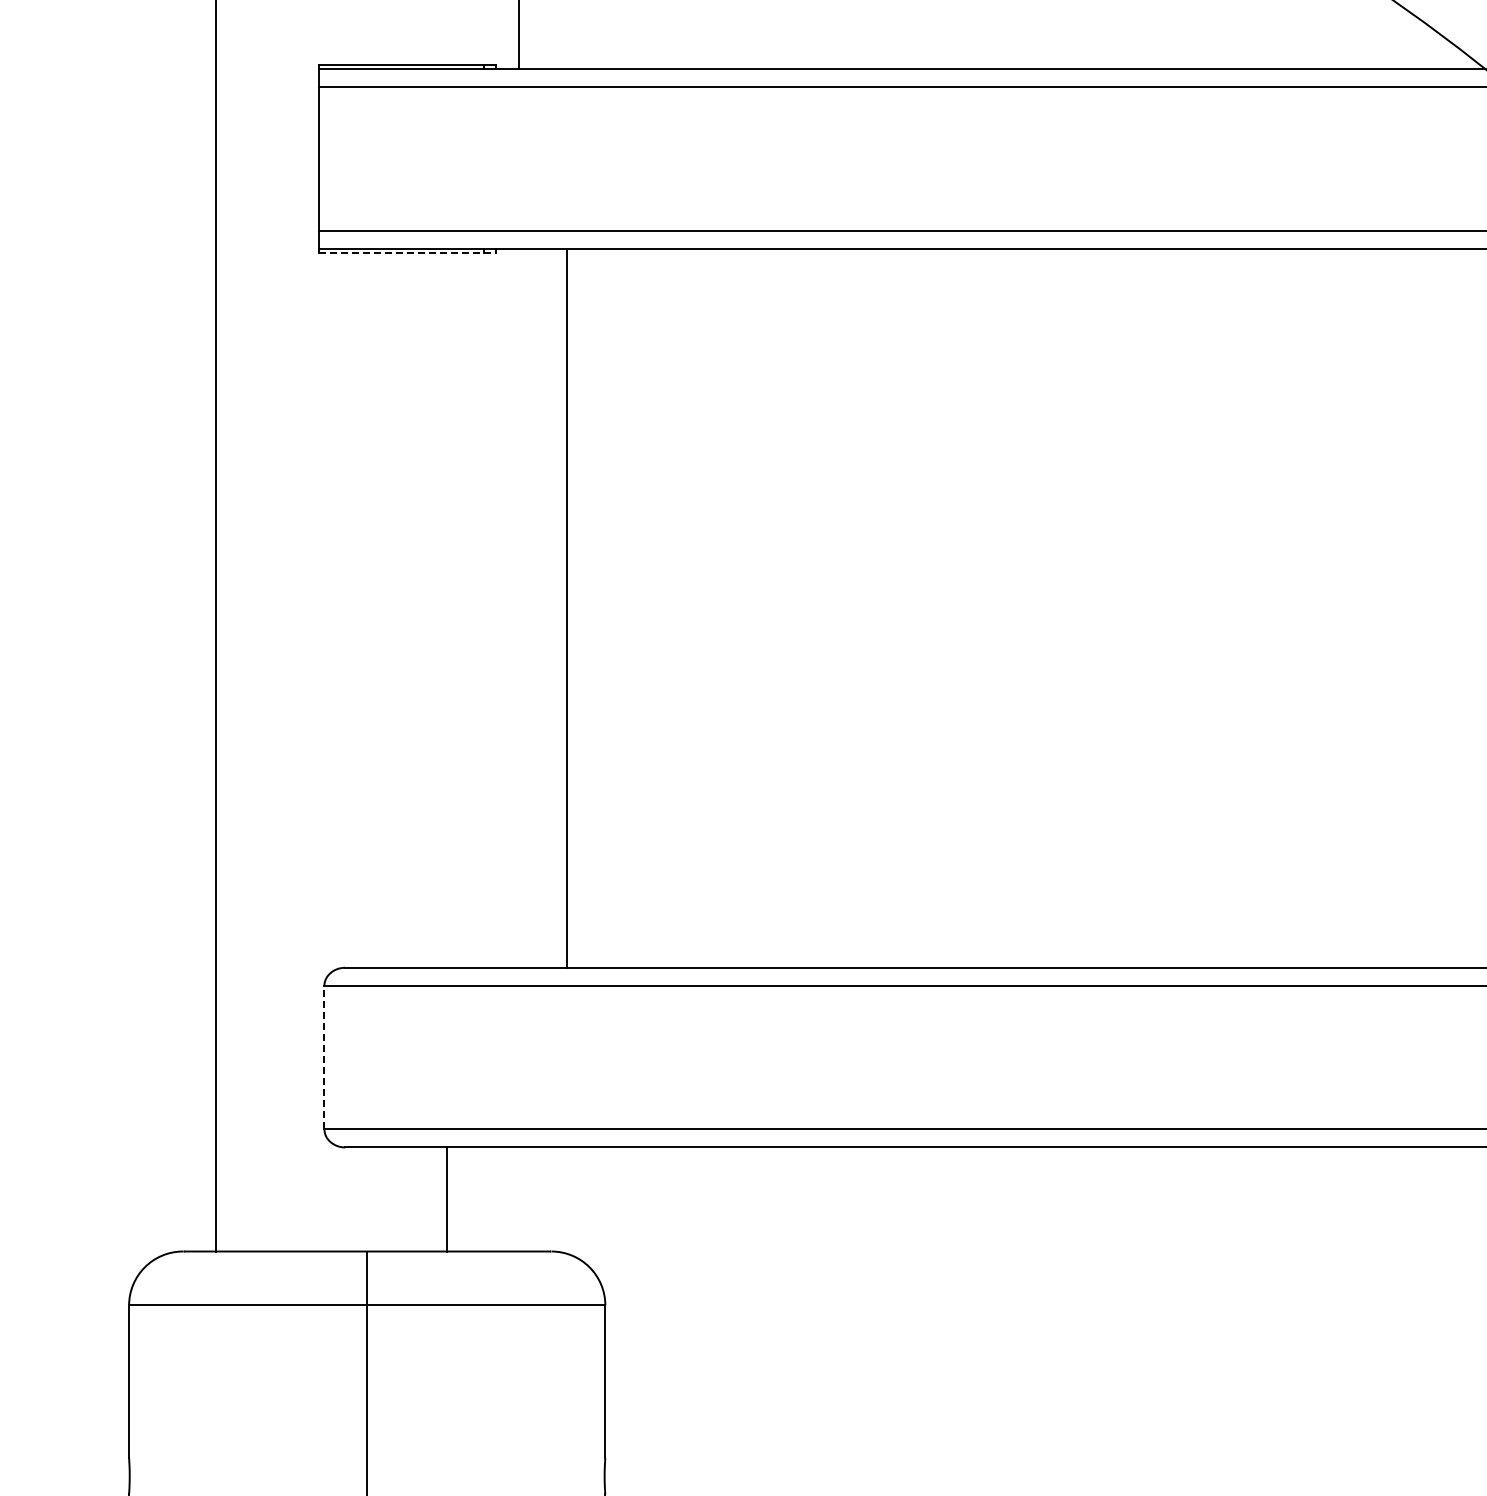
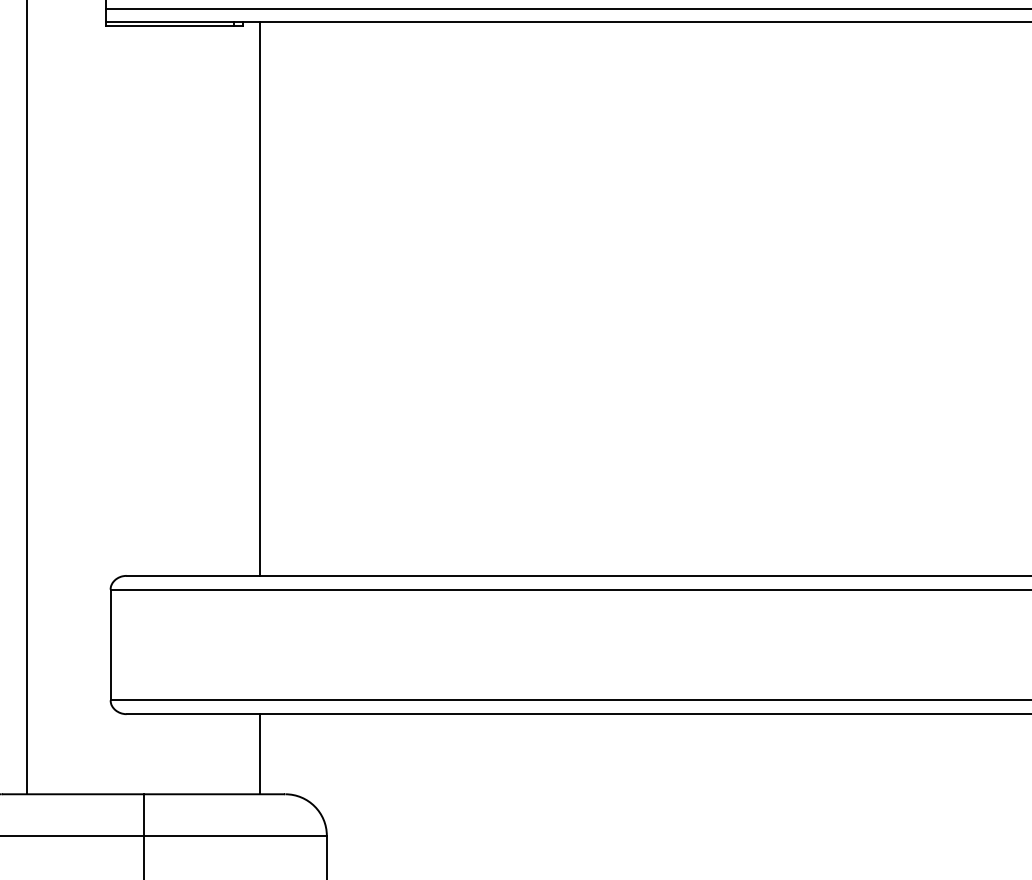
line: (407, 253) -> (174, 26), dashed -> solid
line: (566, 607) -> (260, 298), moved
line: (324, 1057) -> (110, 644), dashed -> solid
line: (446, 1199) -> (260, 754), moved

